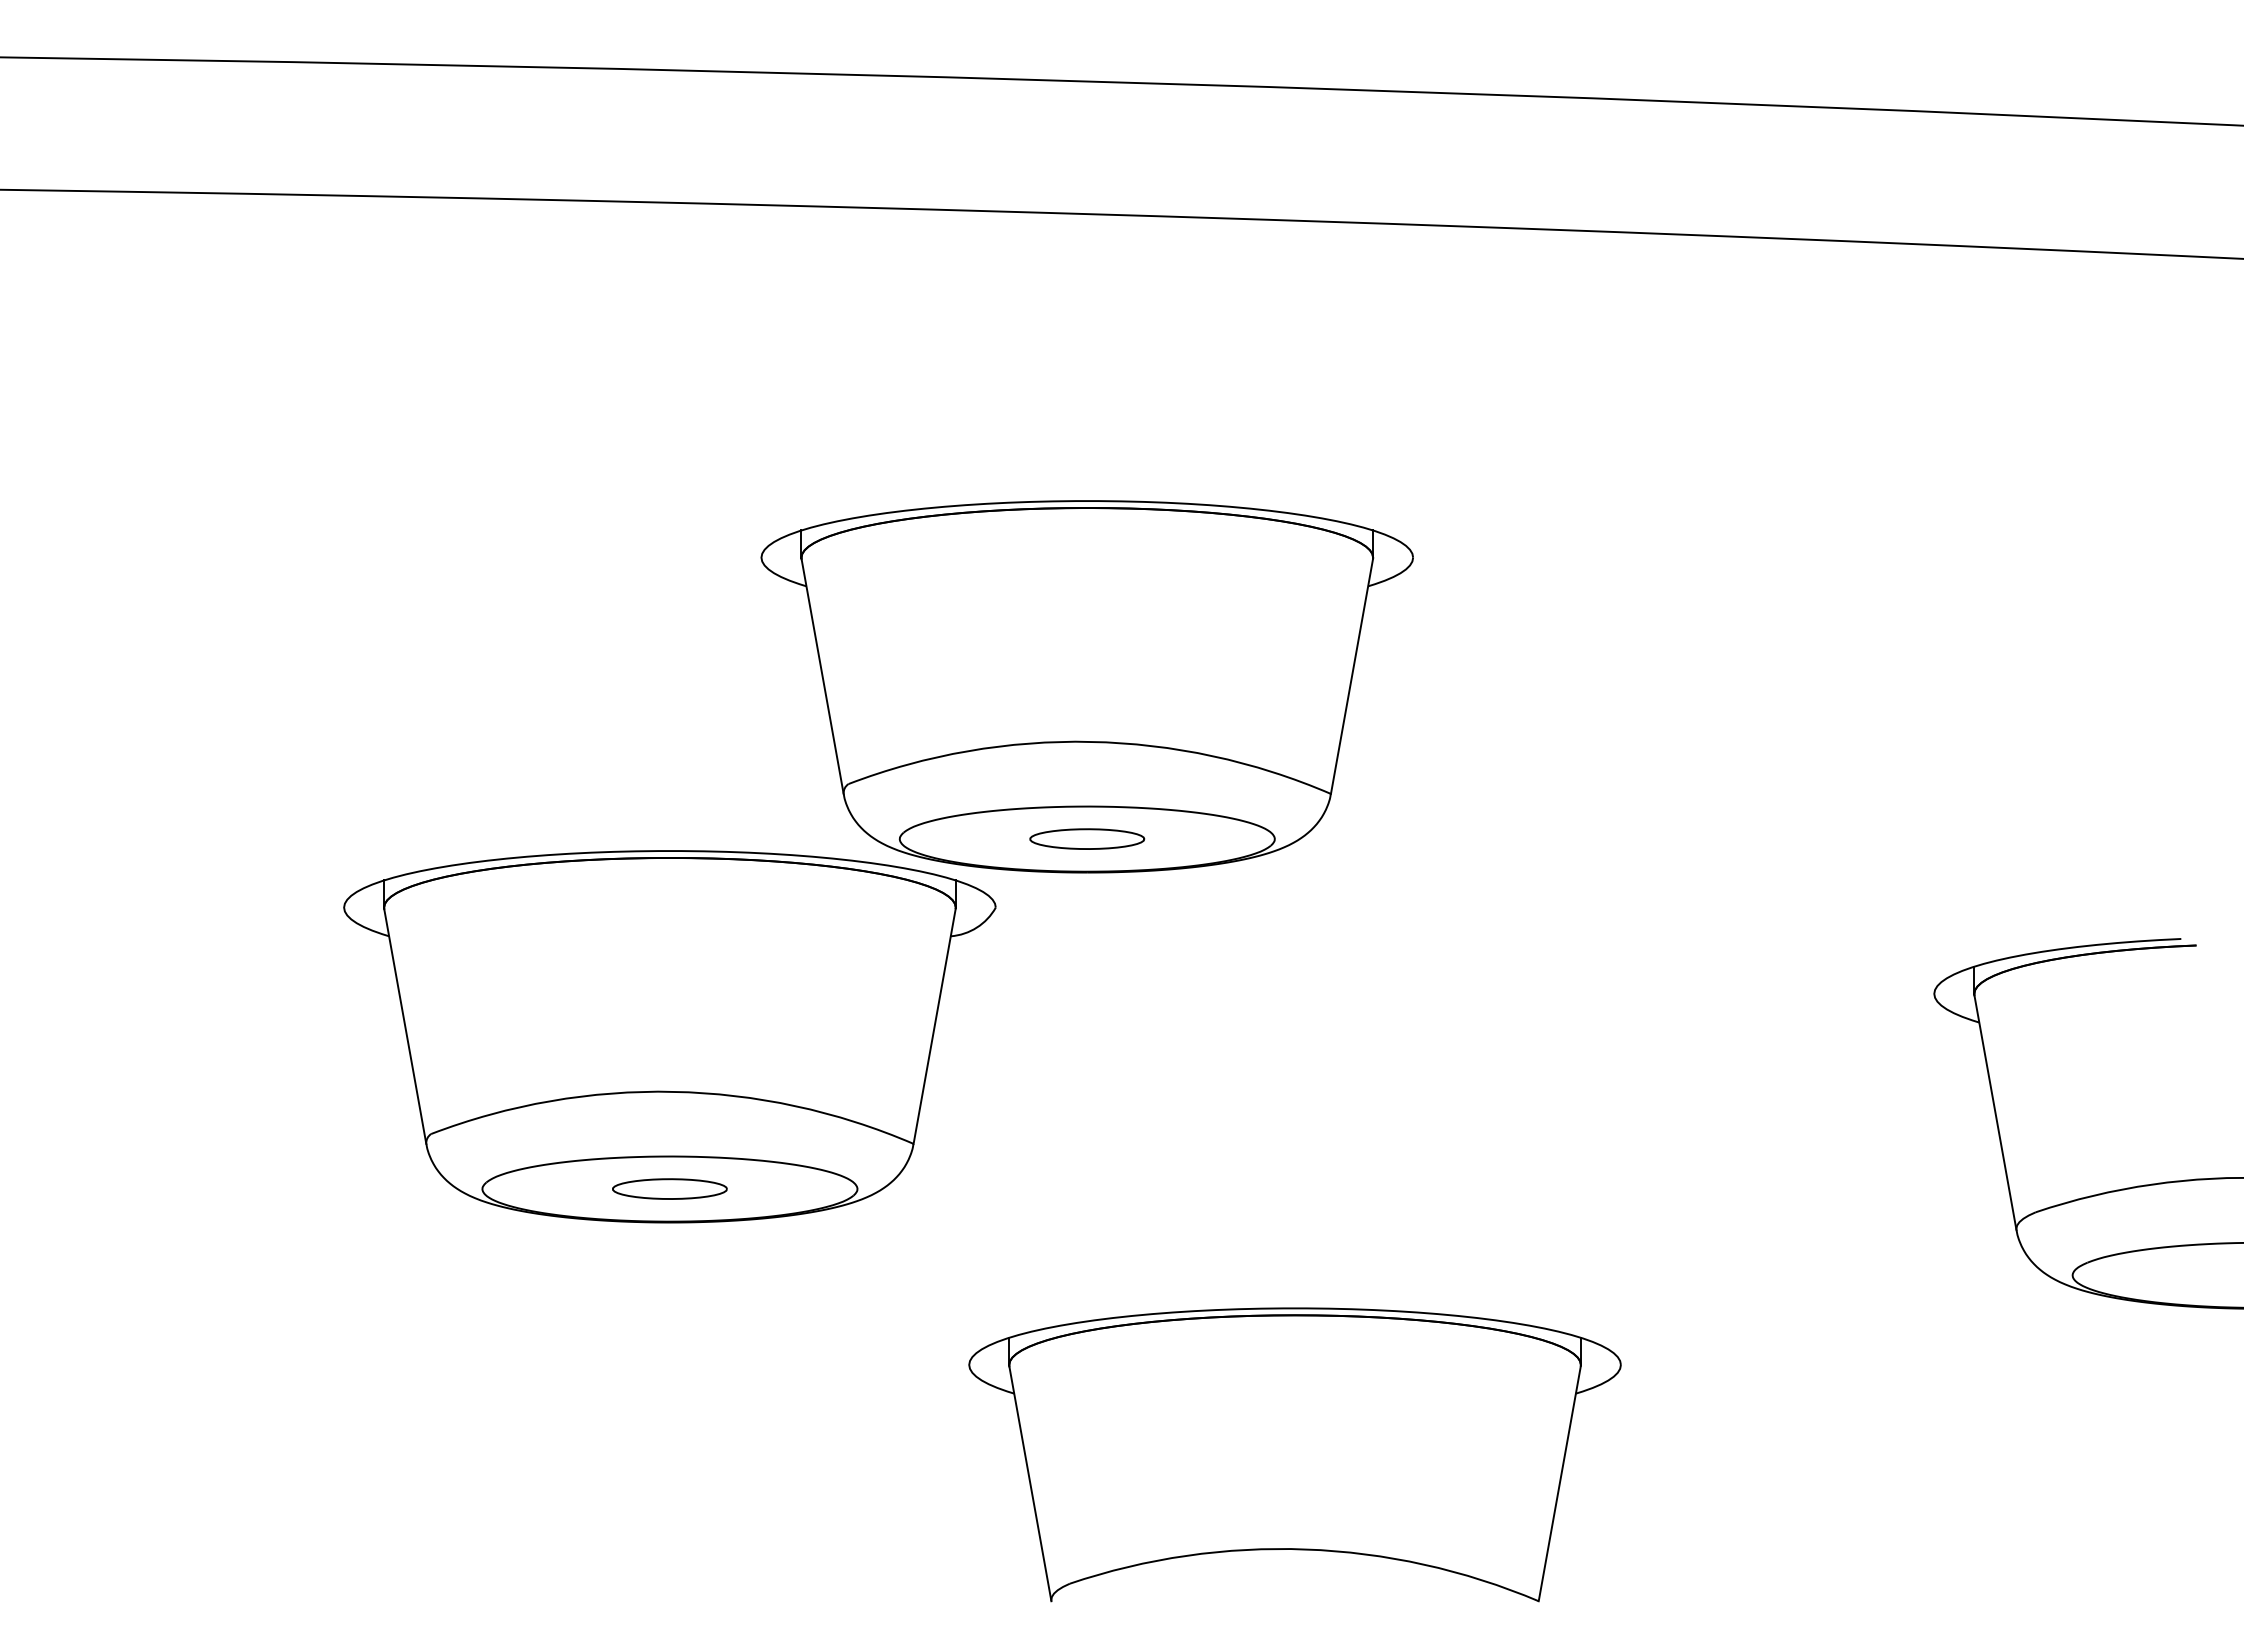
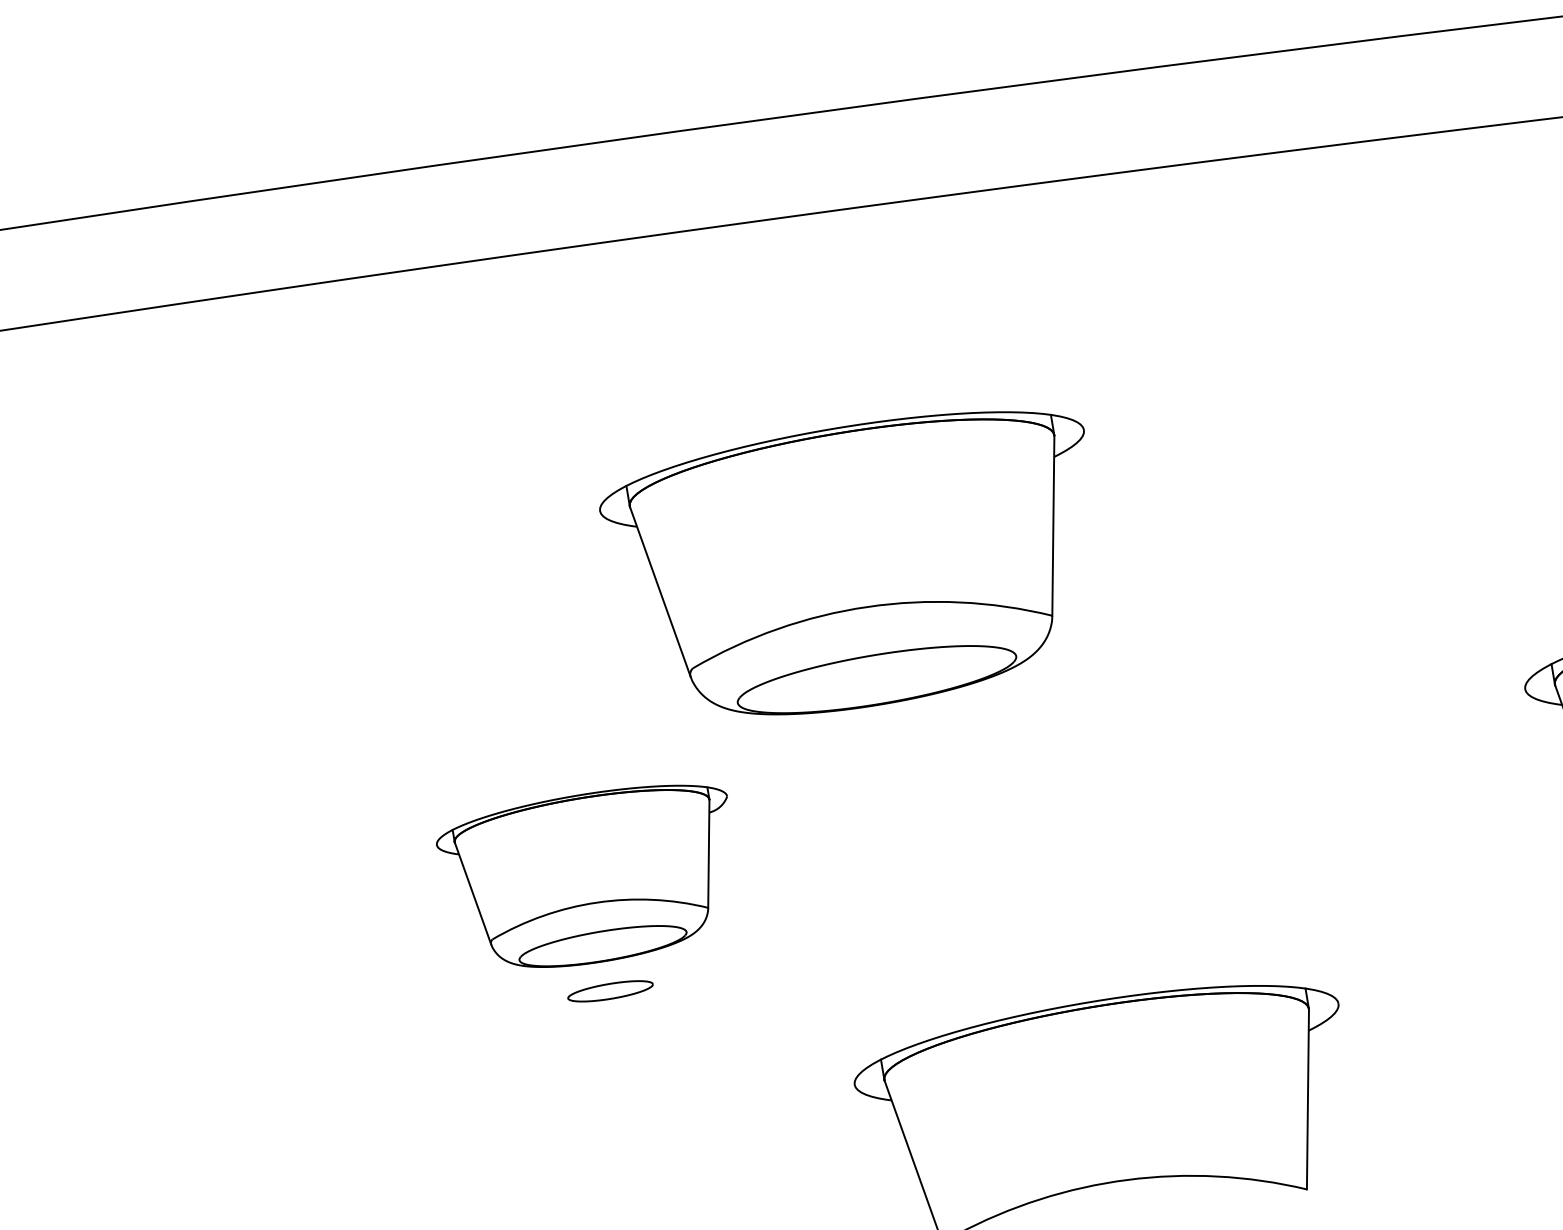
part: (1087, 838) -> (877, 679), removed
part: (669, 1036) -> (591, 878), size x0.6

